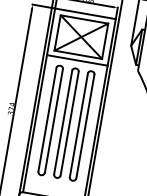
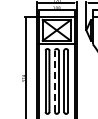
line: (62, 122) -> (54, 81), solid -> dashed

